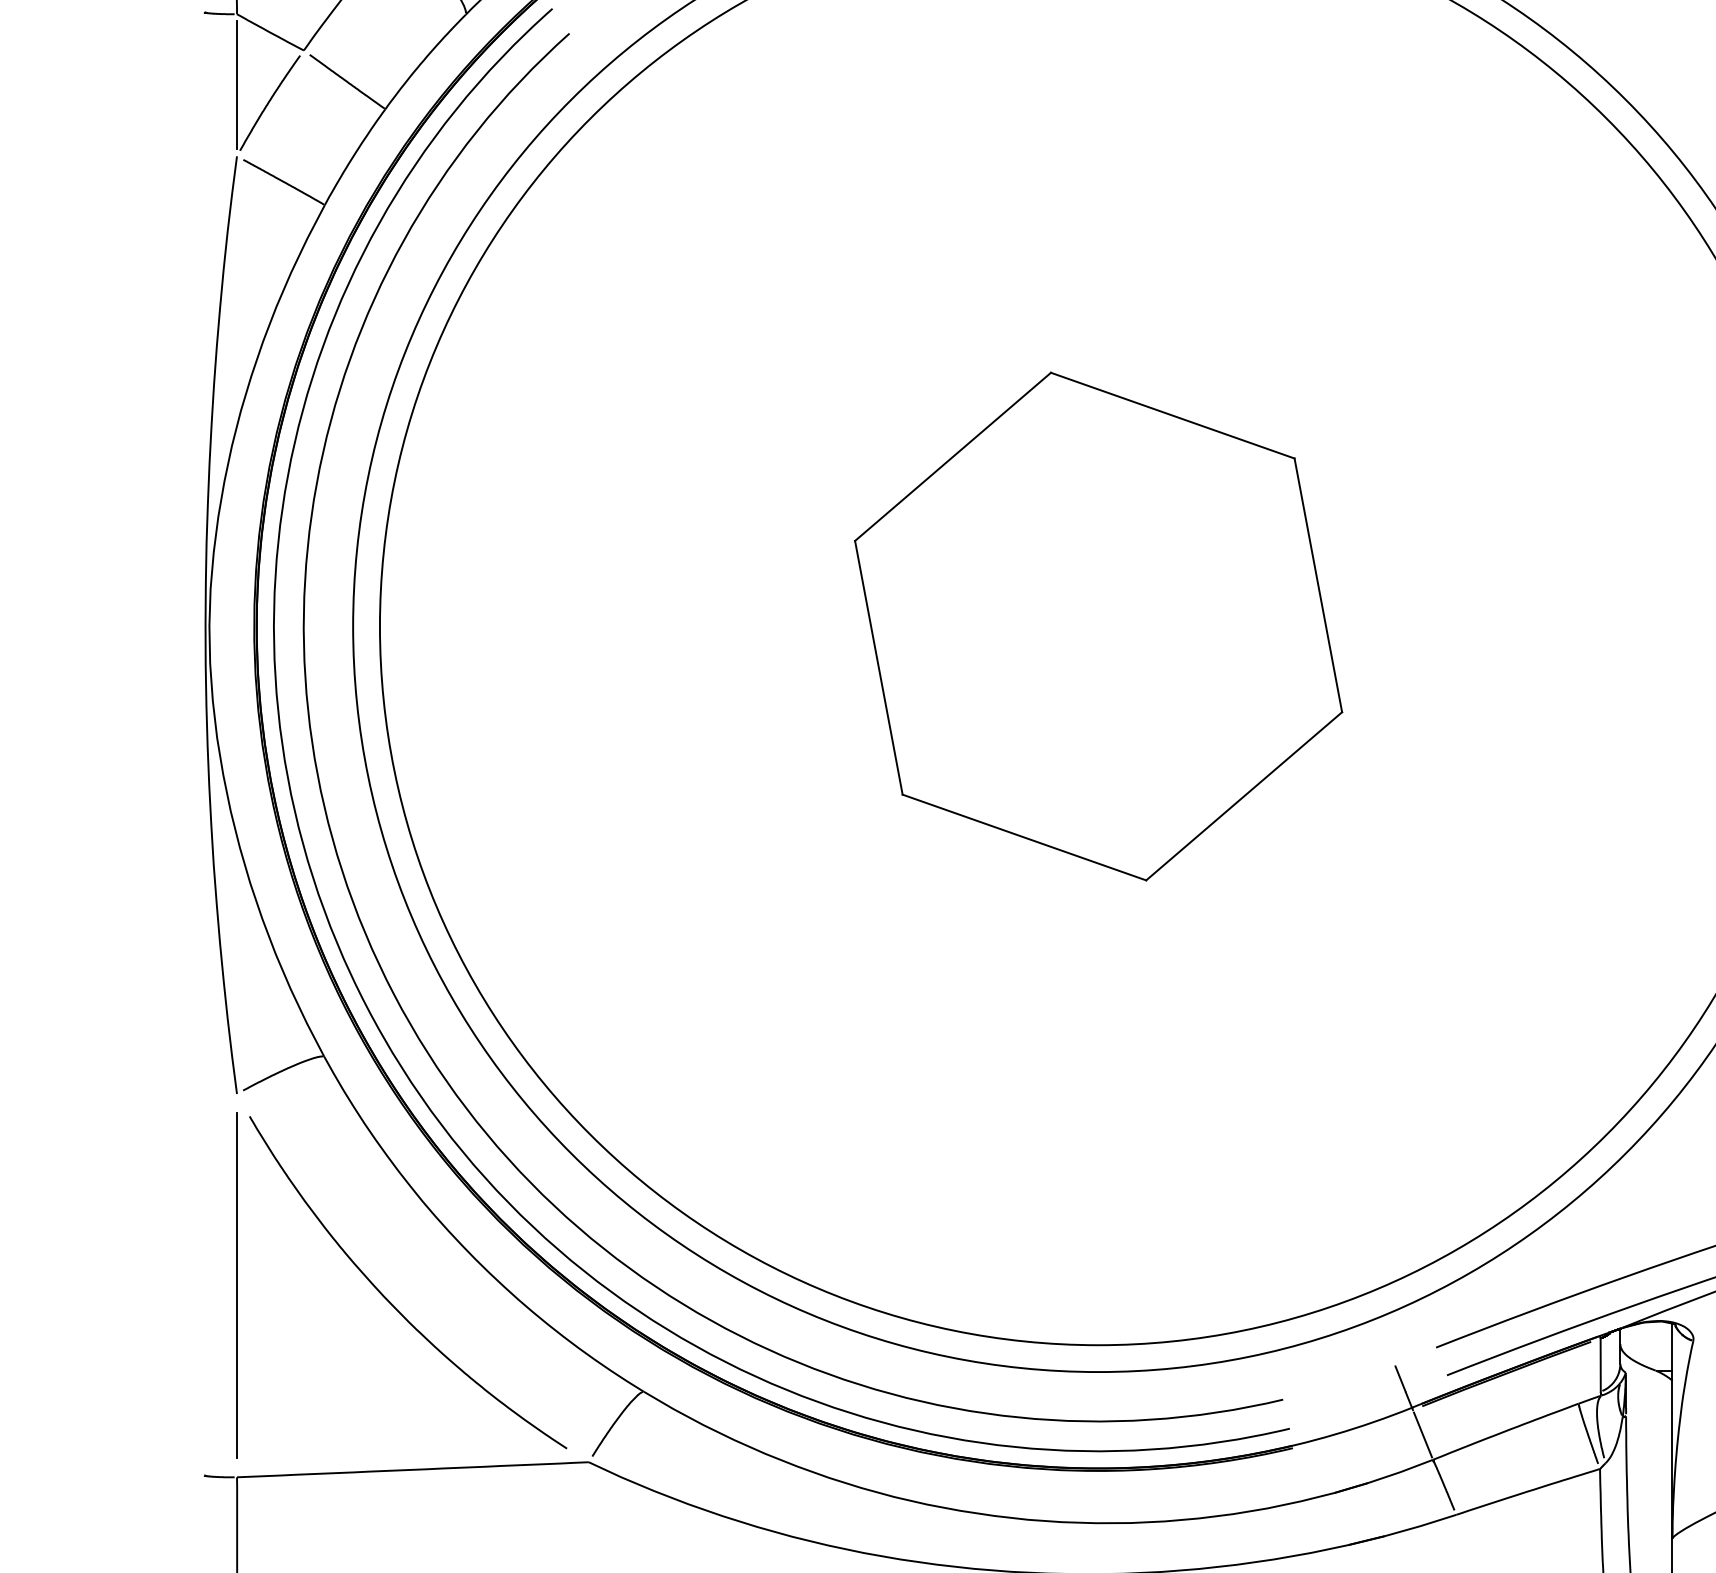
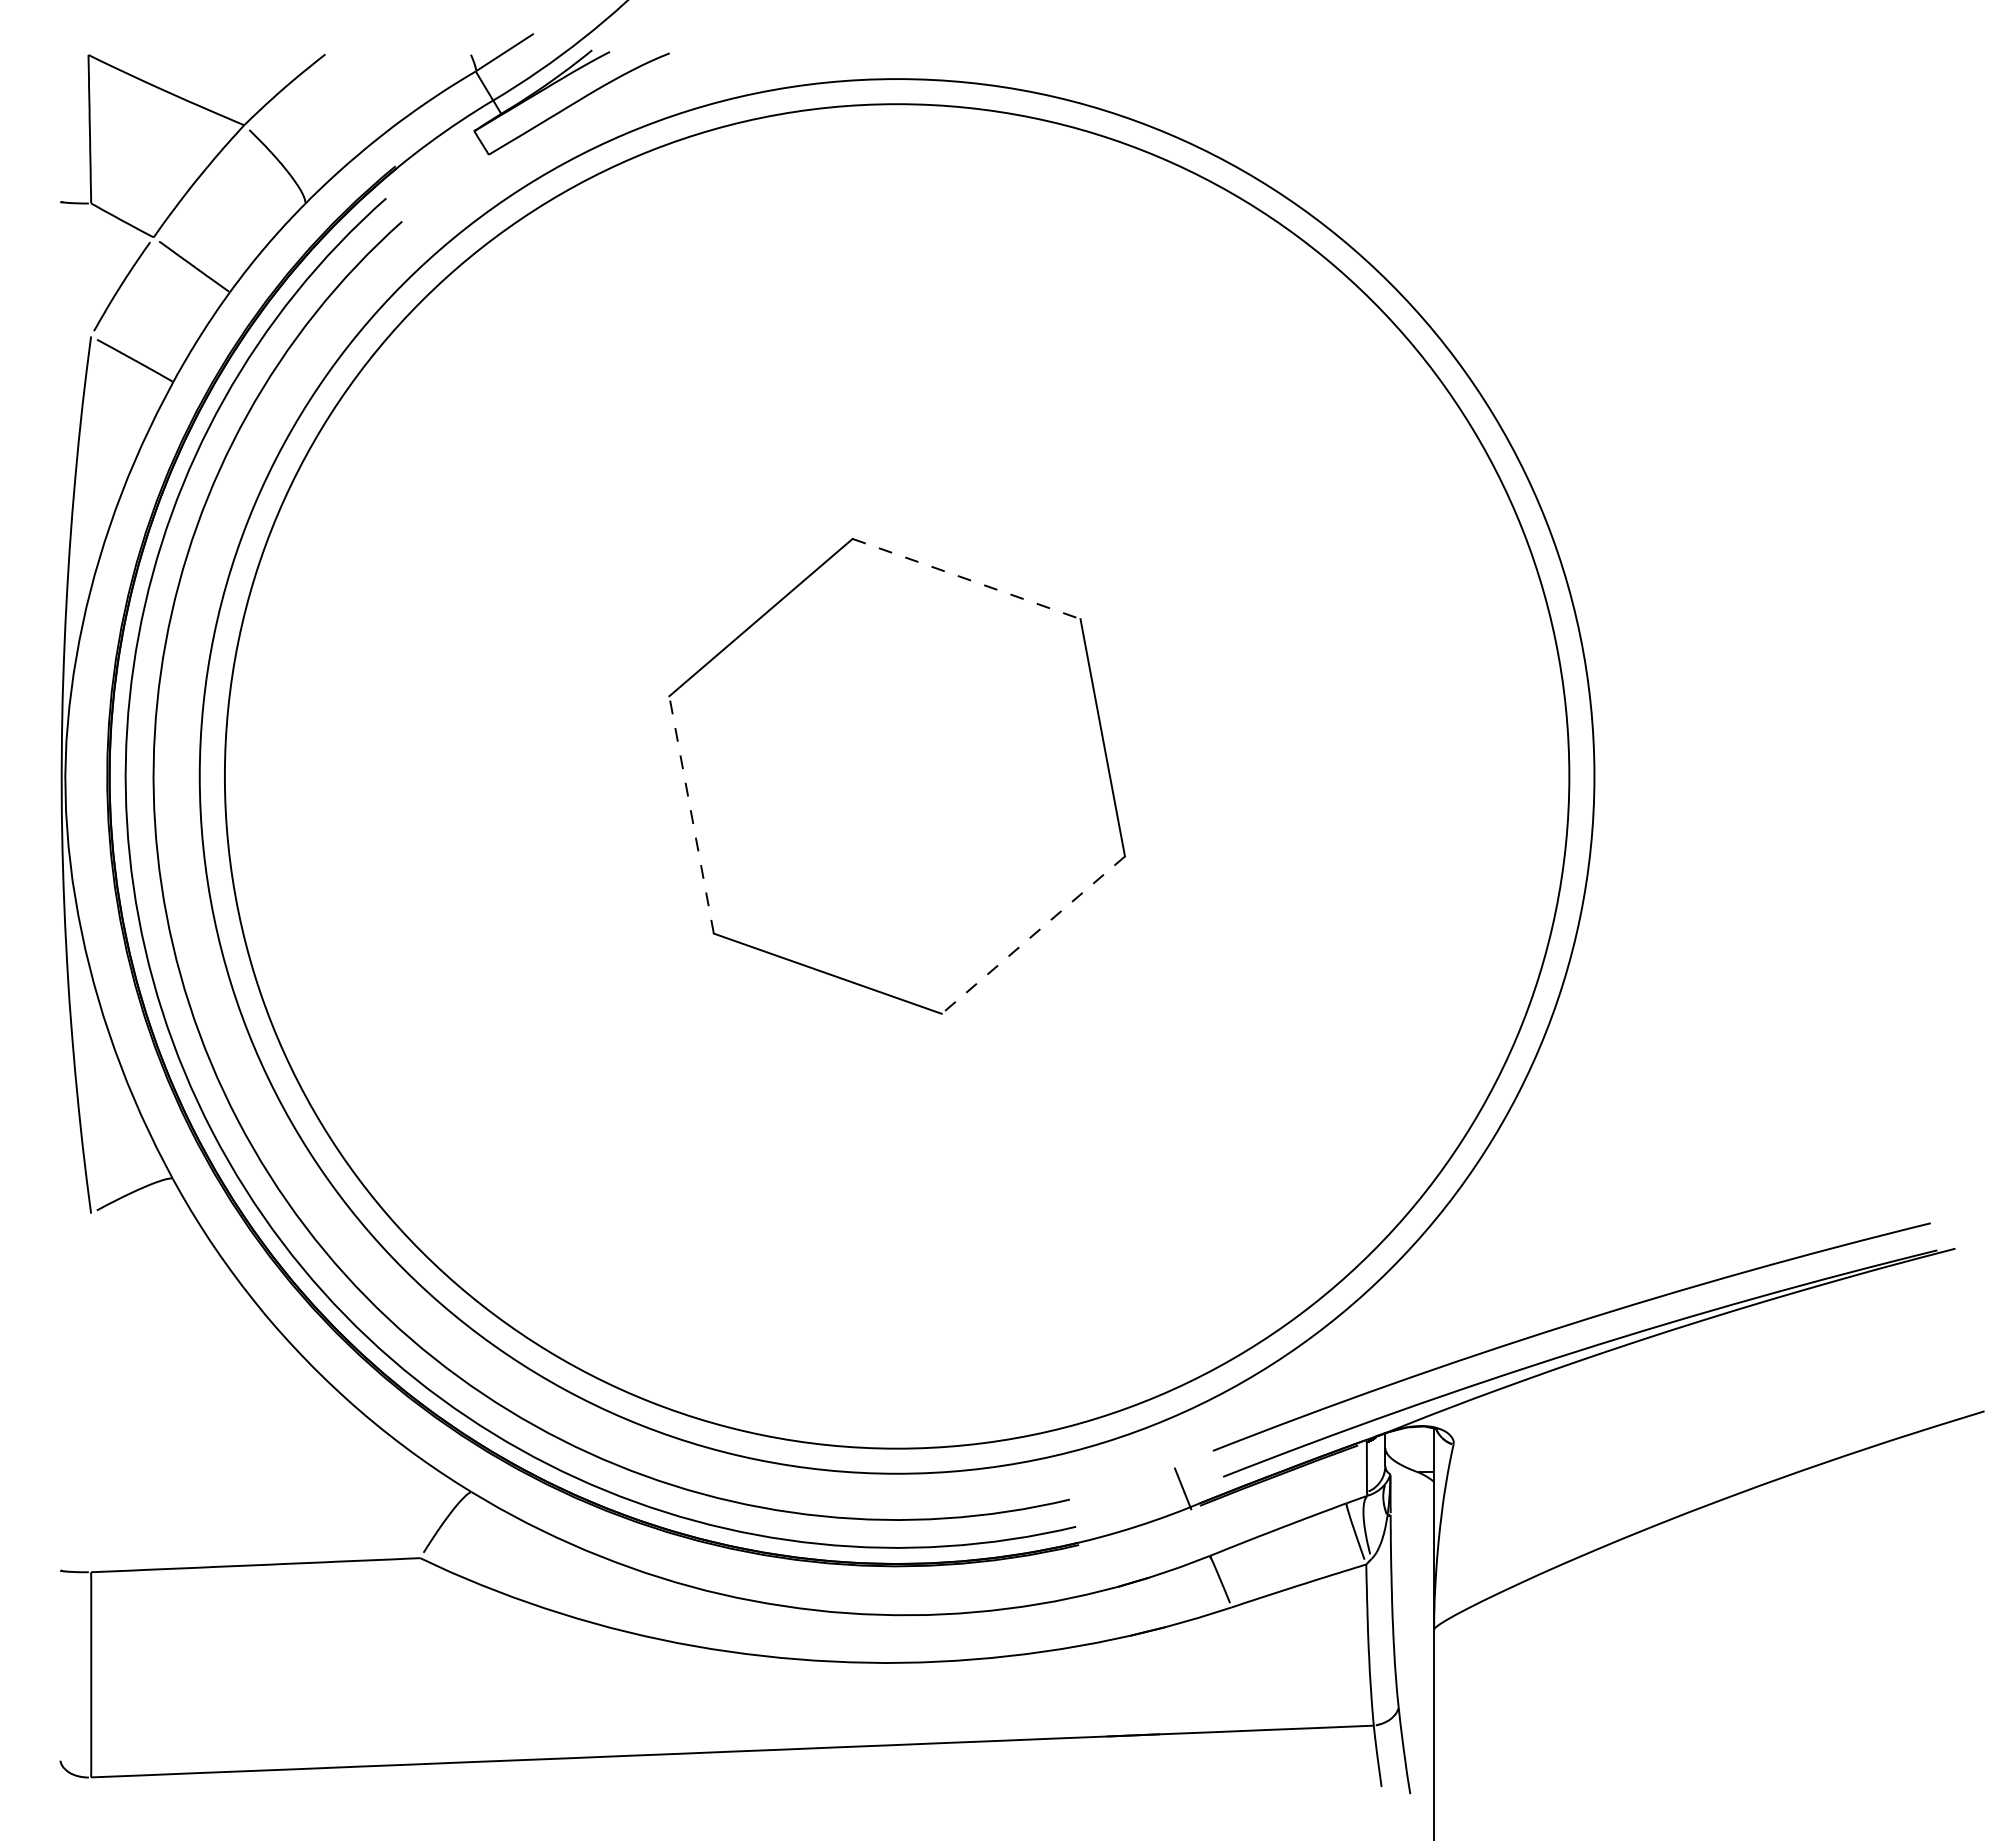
line: (237, 84) -> (91, 269), removed
line: (1172, 416) -> (966, 579), solid -> dashed
line: (878, 667) -> (691, 814), solid -> dashed
line: (1244, 796) -> (1033, 935), solid -> dashed
line: (236, 1285) -> (90, 1392), removed
curve: (389, 1300) -> (233, 1406), removed
line: (1422, 1434) -> (1200, 1532), removed

